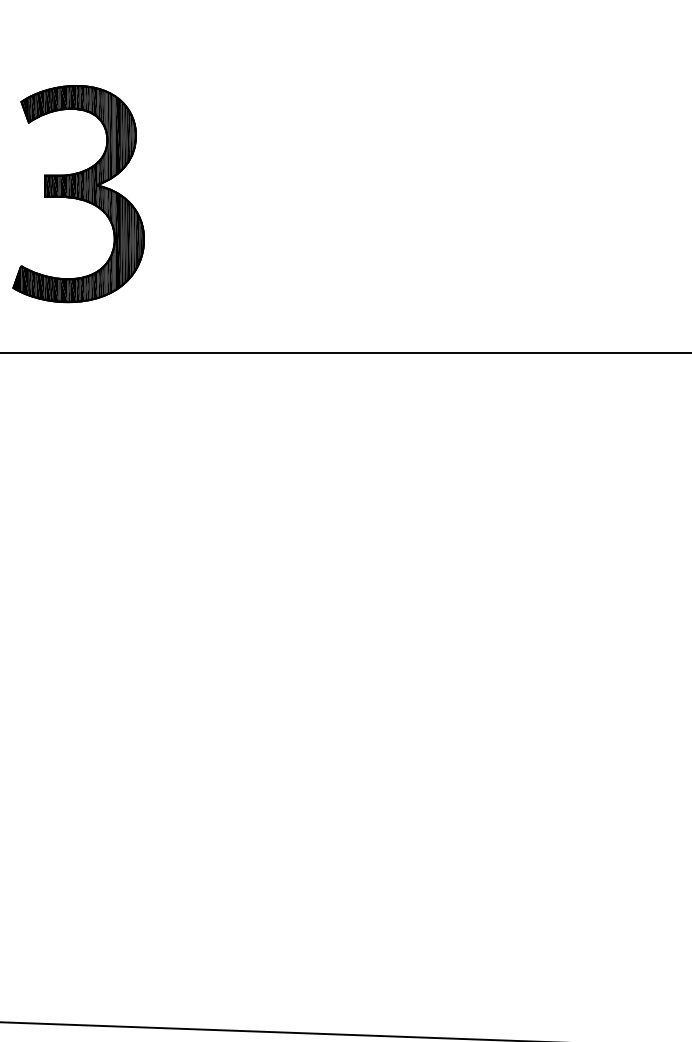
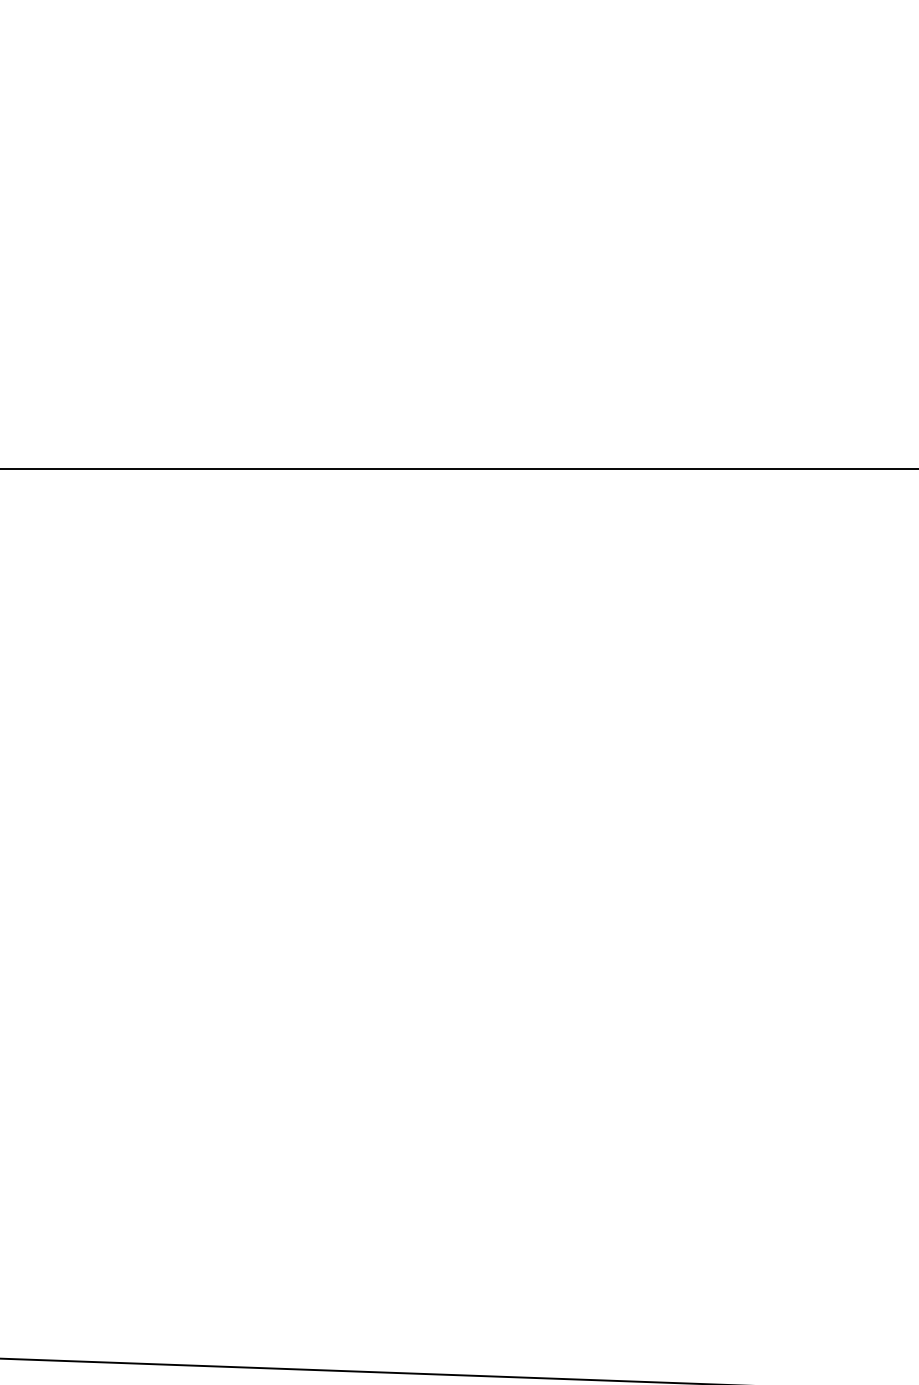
part: (78, 193) -> (104, 257), removed

